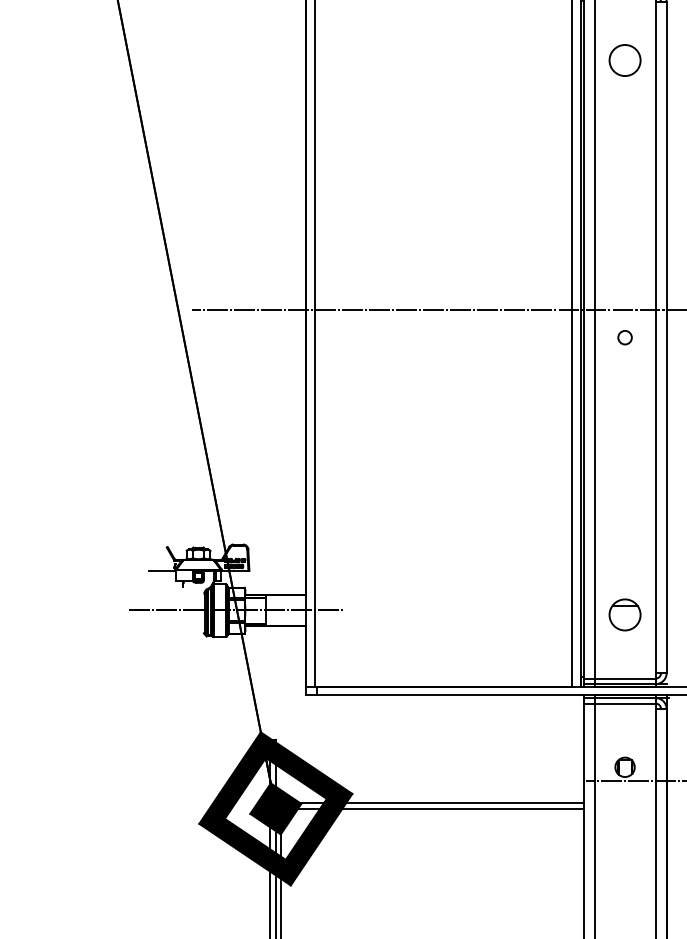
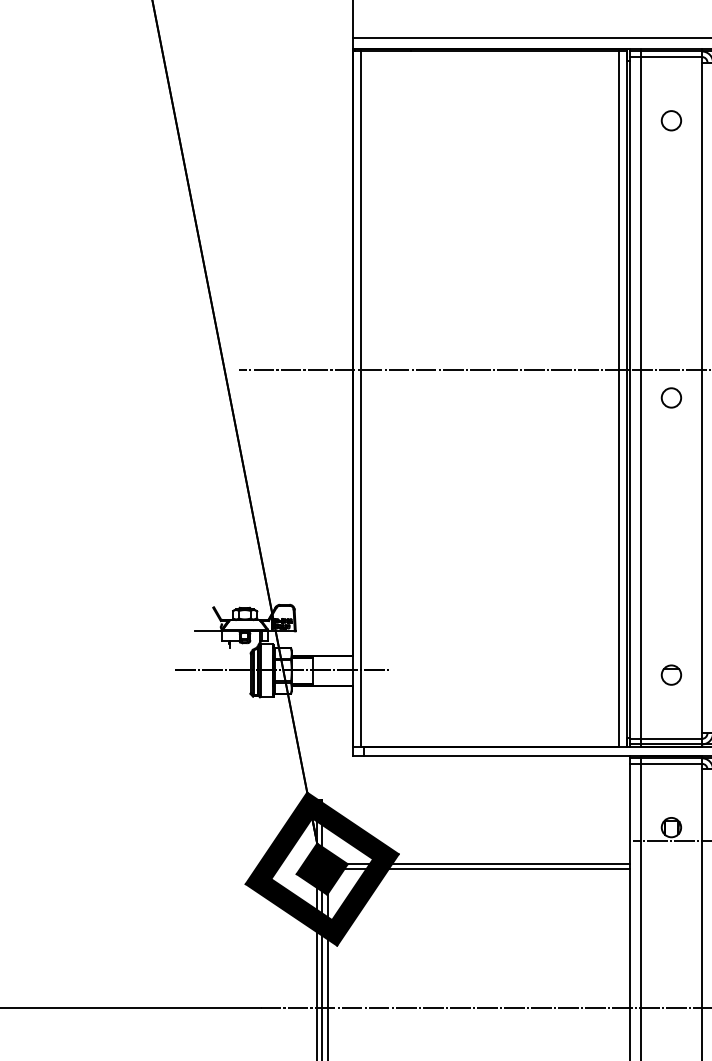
circle: (625, 60) -> (671, 120), size x0.62
circle: (625, 337) -> (671, 397), size x1.43
part: (625, 614) -> (671, 674), size x0.62

